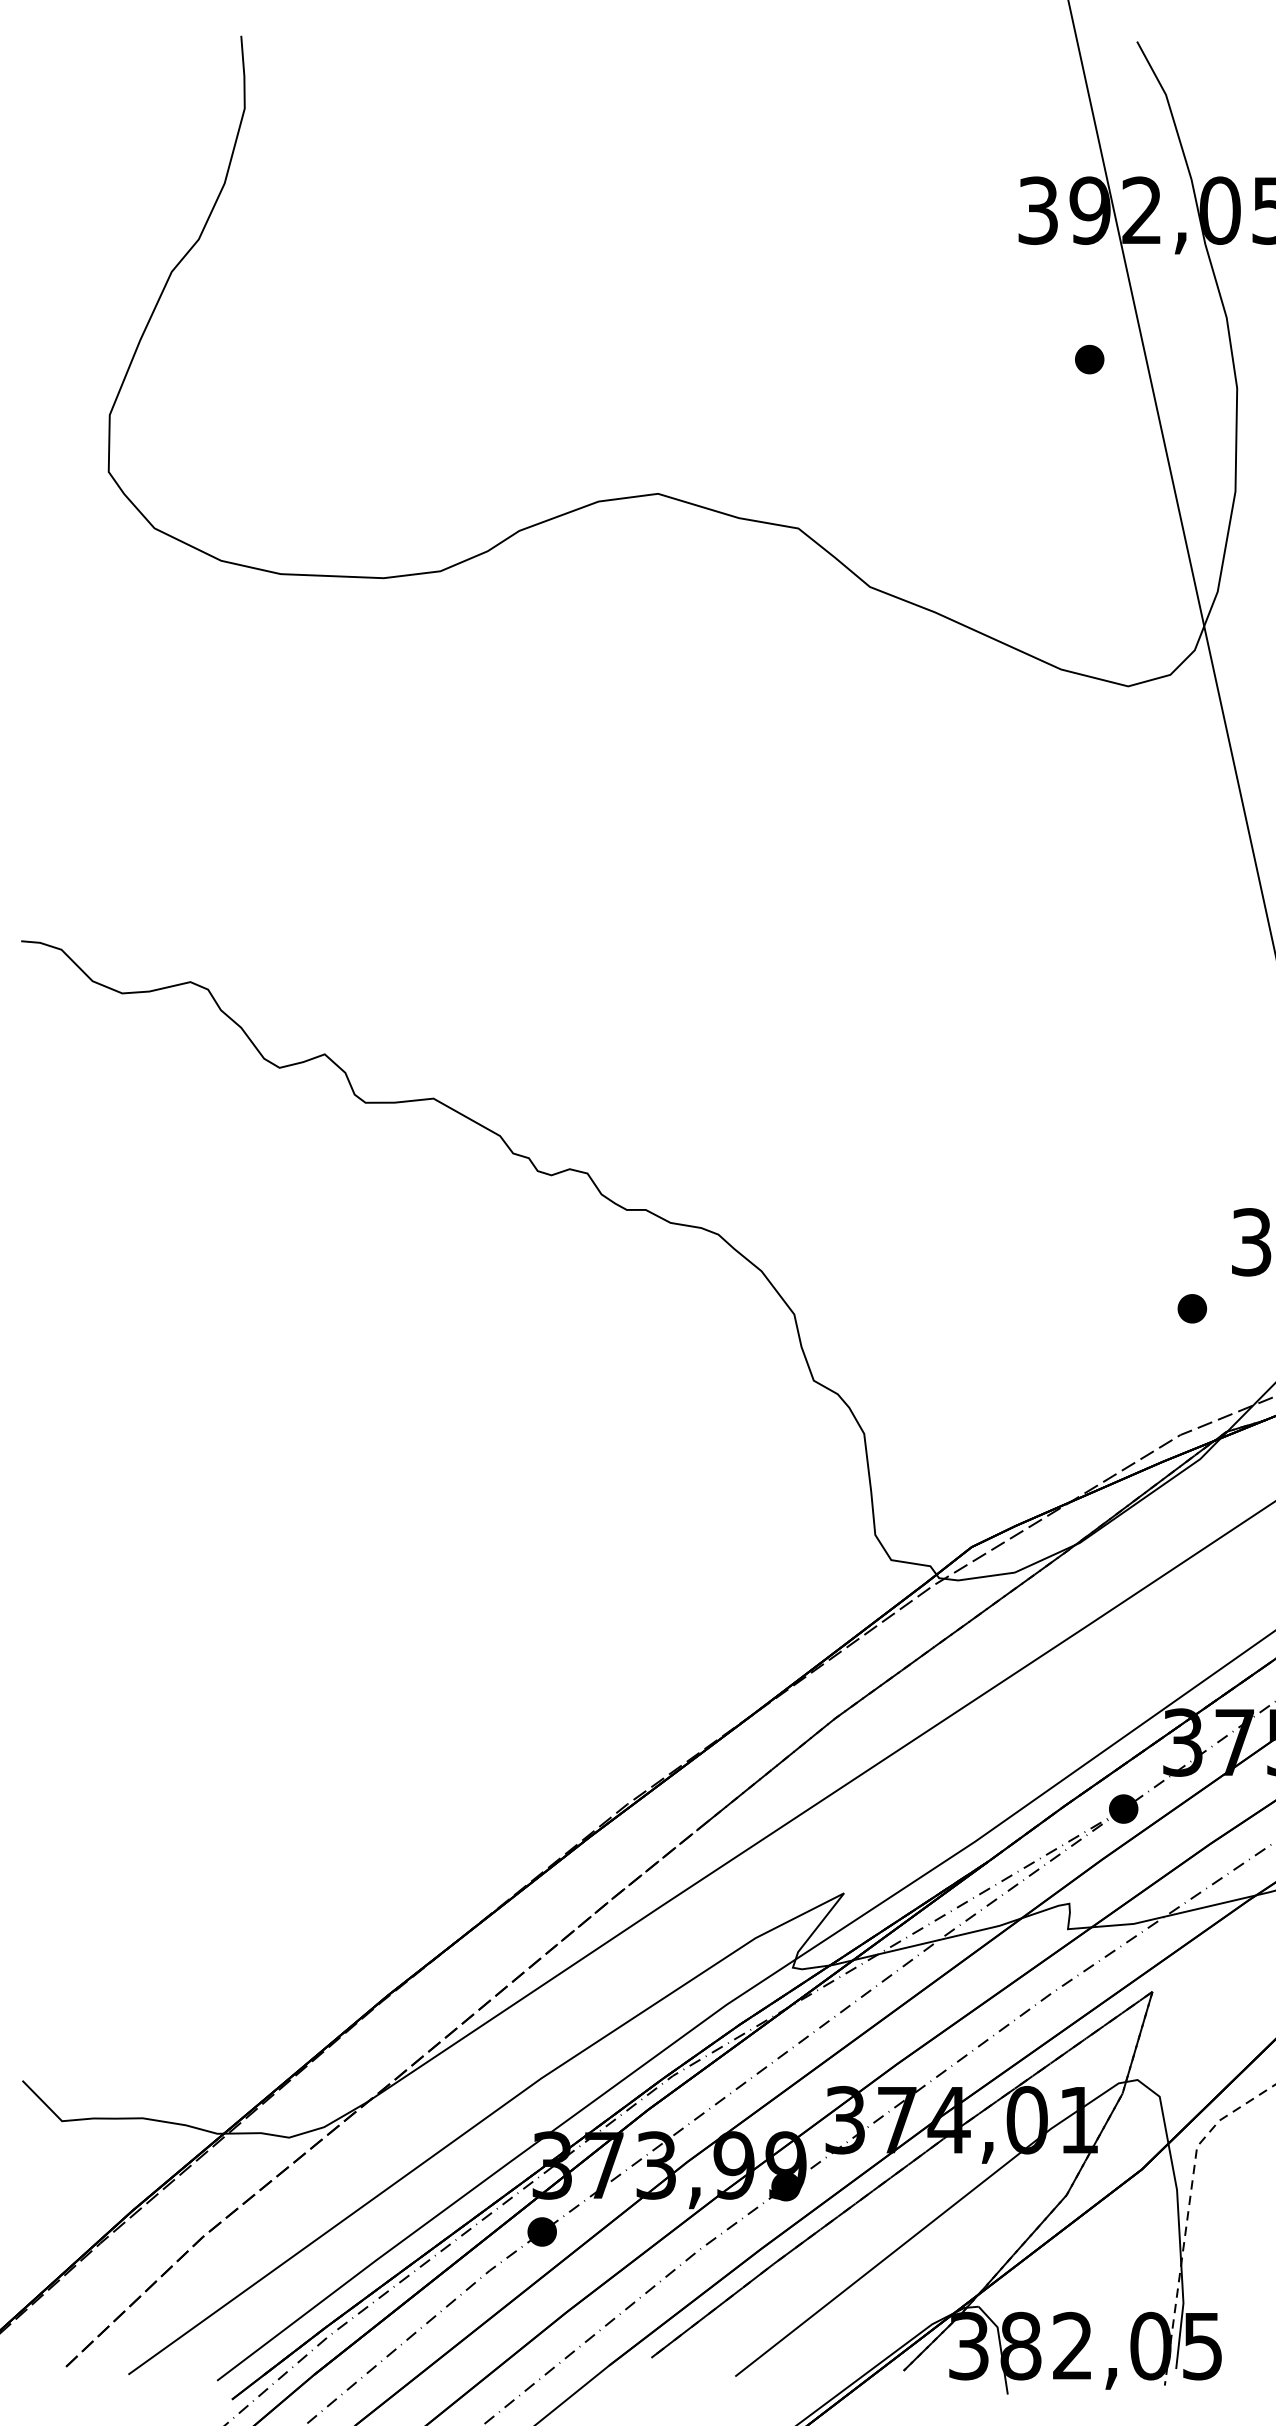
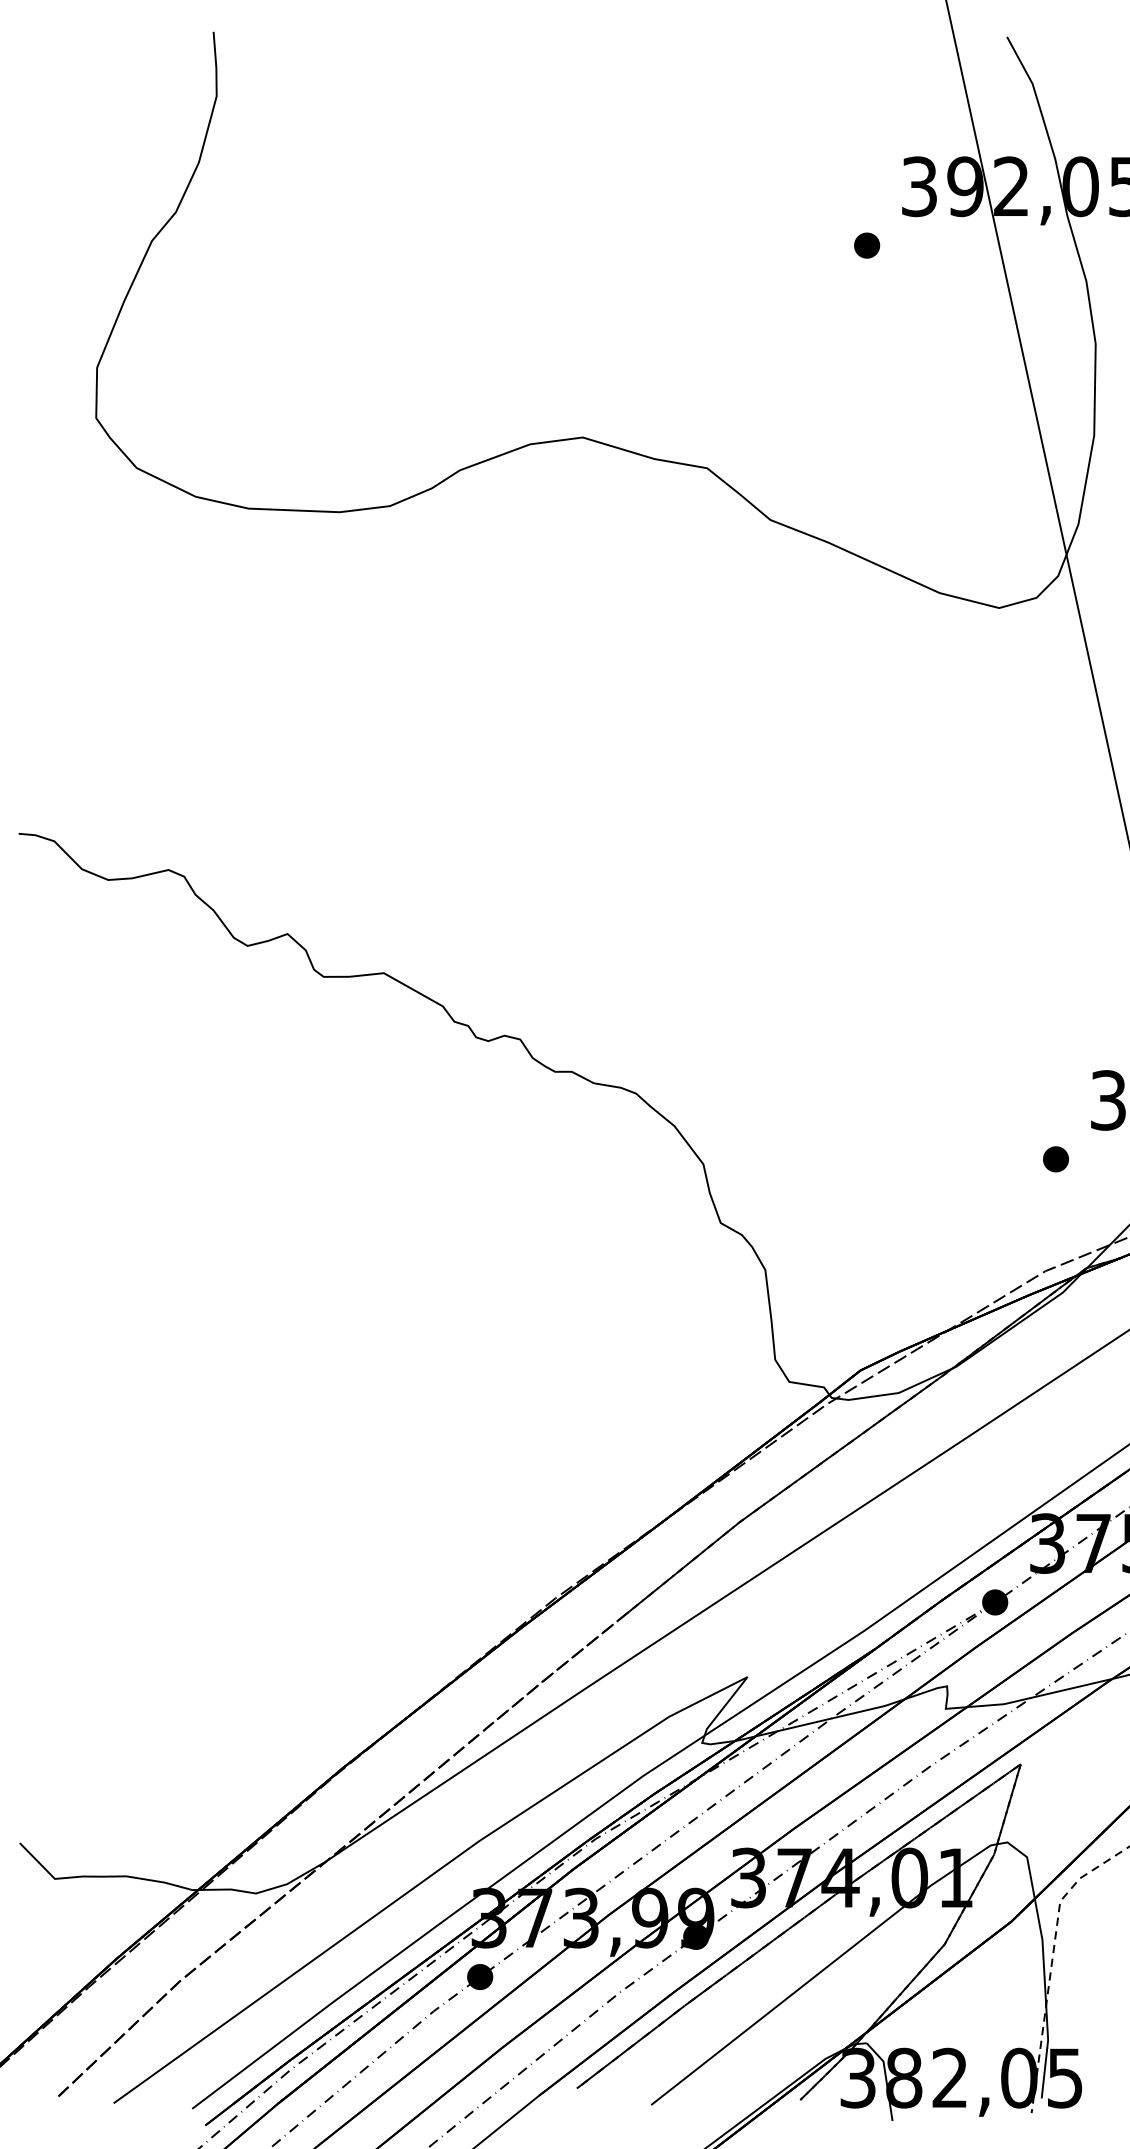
part: (1090, 359) -> (867, 245), moved

